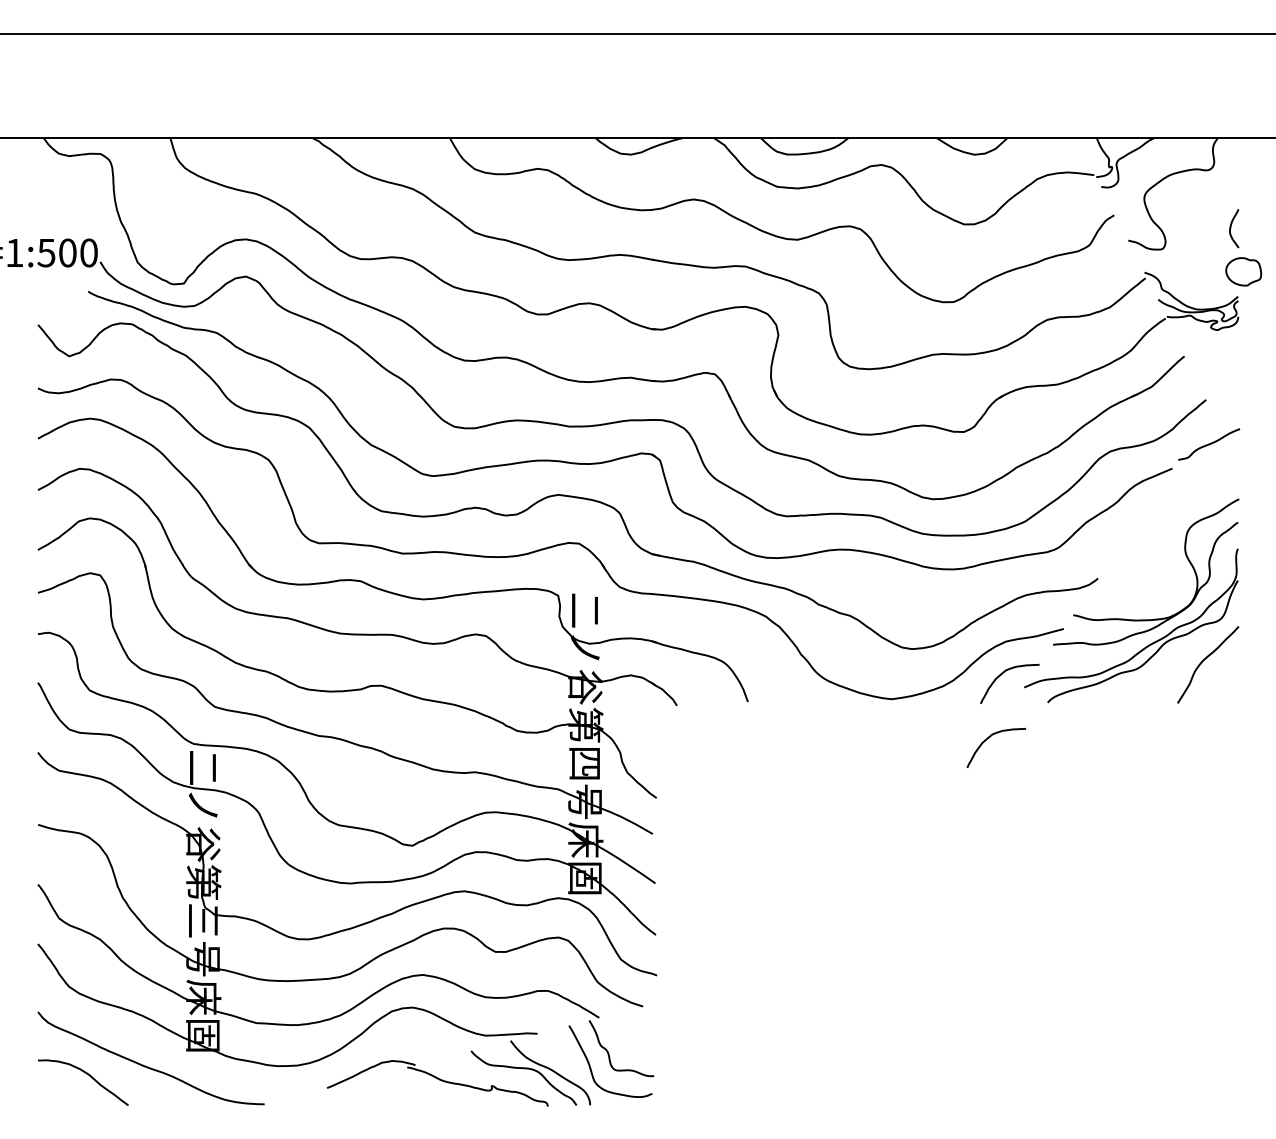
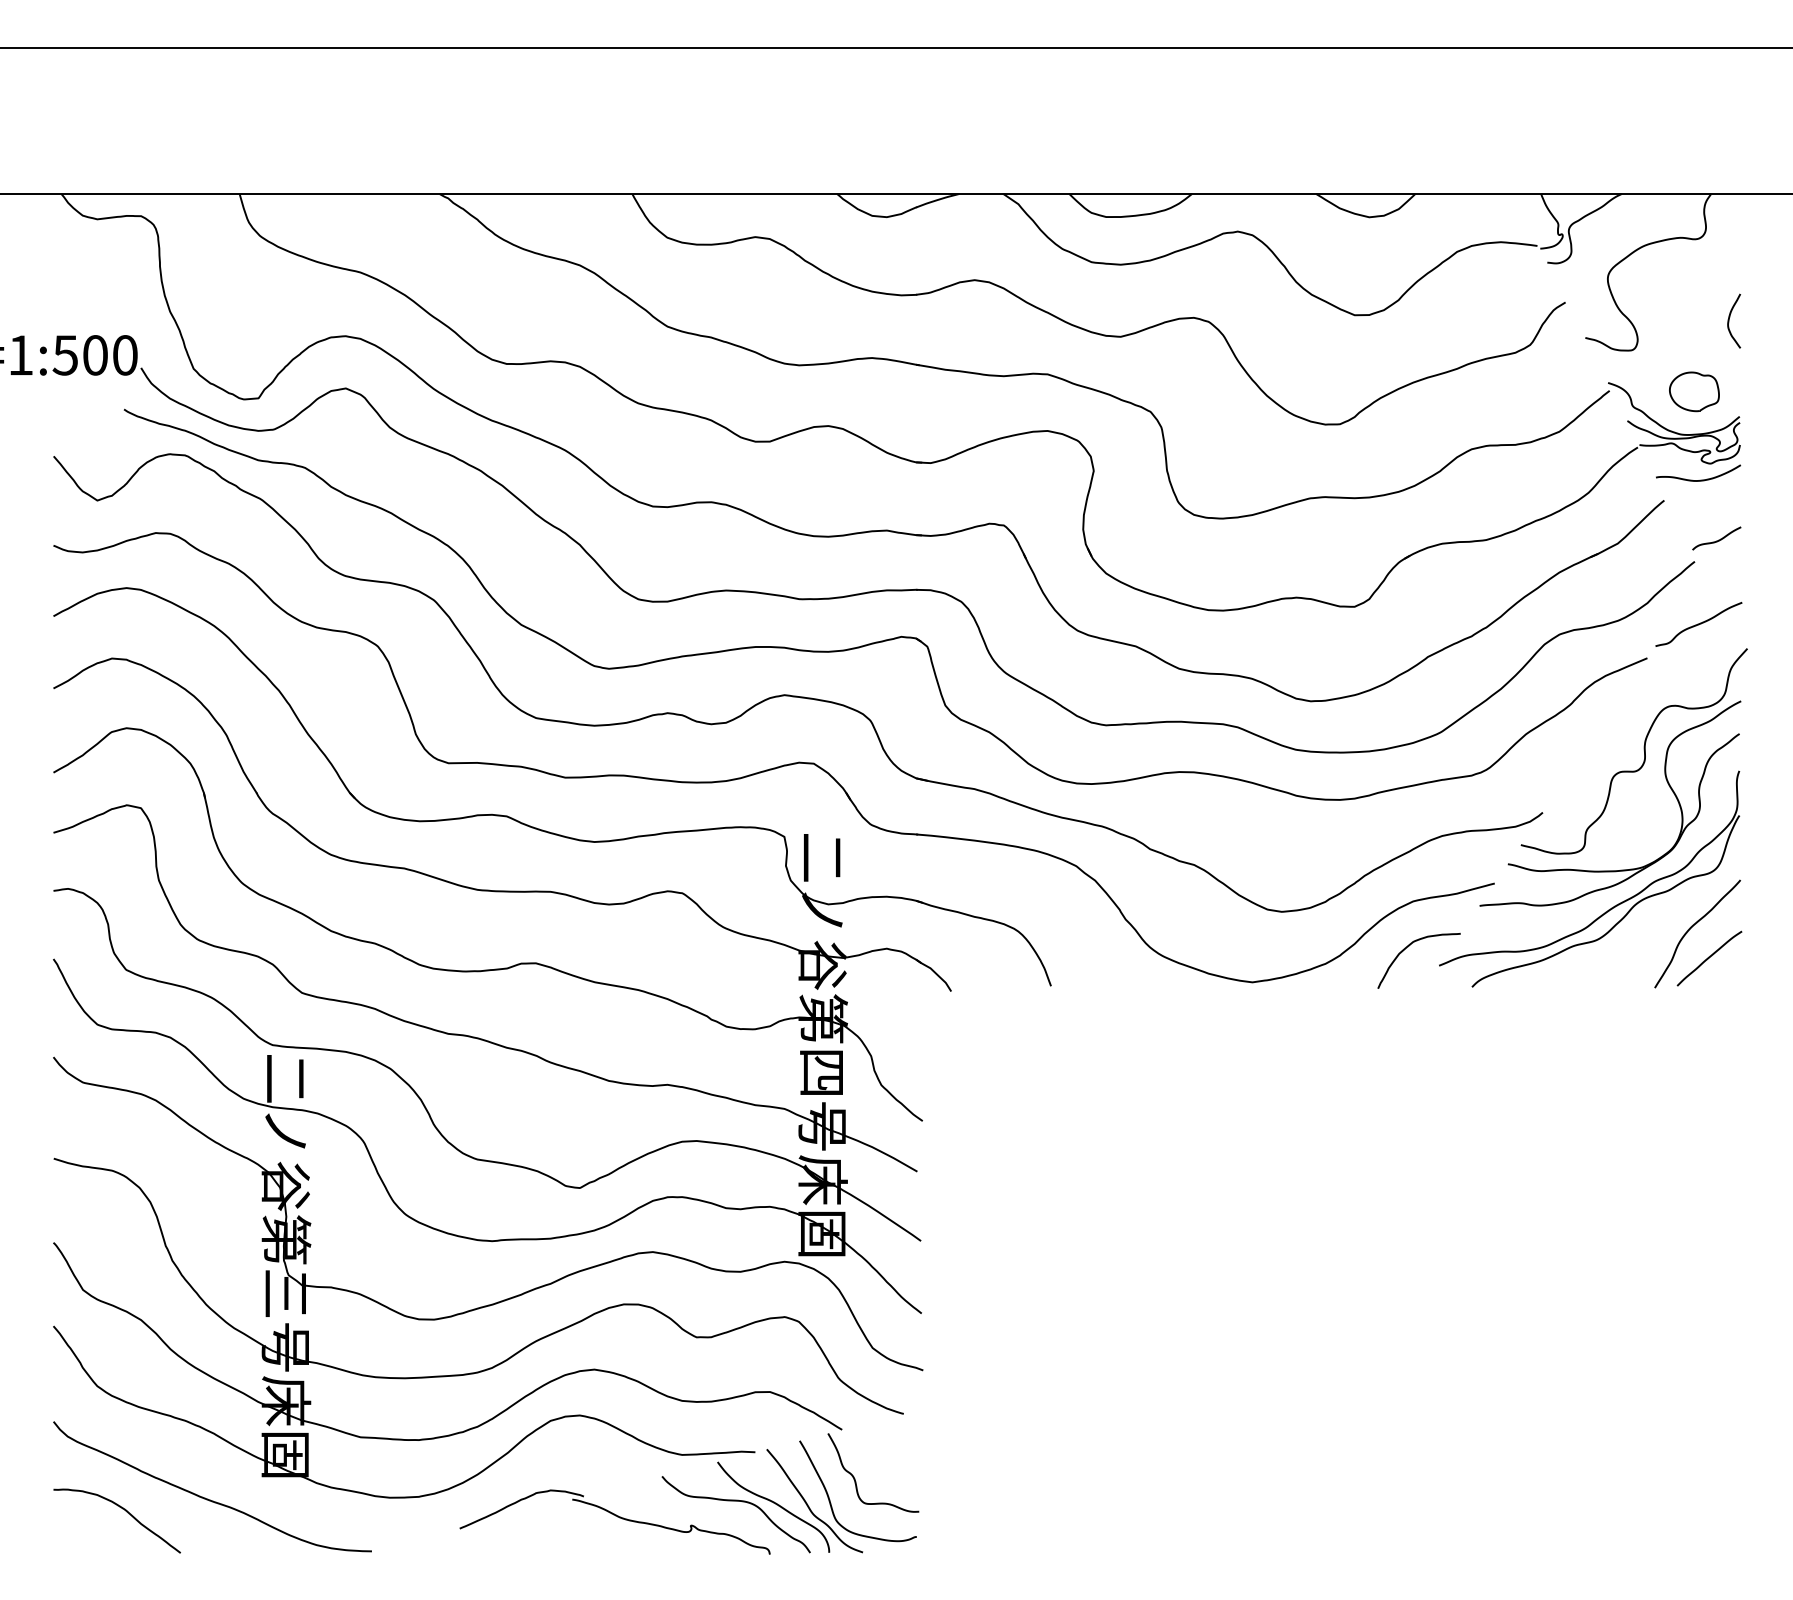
part: (1243, 271) -> (1694, 391), moved
curve: (1210, 341) -> (1700, 479), added
curve: (1221, 384) -> (1716, 540), added
curve: (1169, 533) -> (1643, 749), added
curve: (1216, 682) -> (1709, 958), added
curve: (988, 738) -> (1389, 1037), removed
curve: (575, 1070) -> (808, 1504), added

